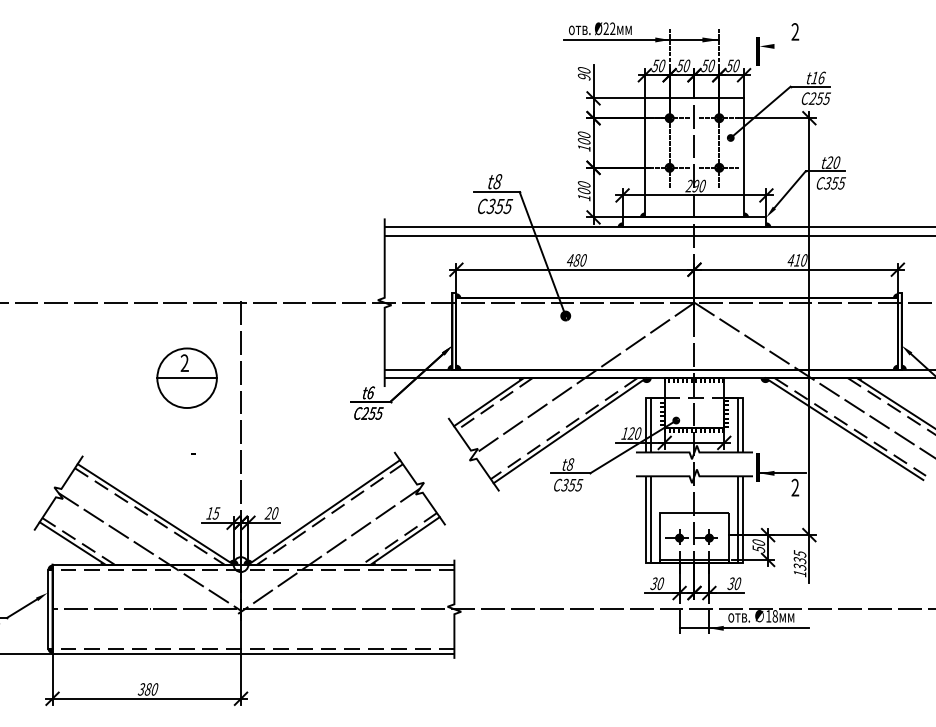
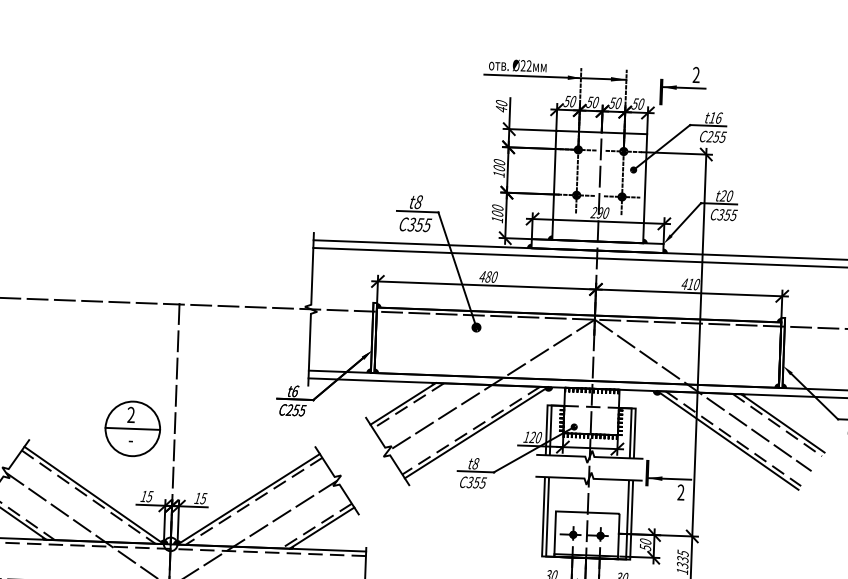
line: (782, 46) -> (684, 87), added
text: (583, 76) -> (500, 108), 90 -> 40
part: (186, 377) -> (132, 428), moved
text: (271, 513) -> (200, 498), 20 -> 15

